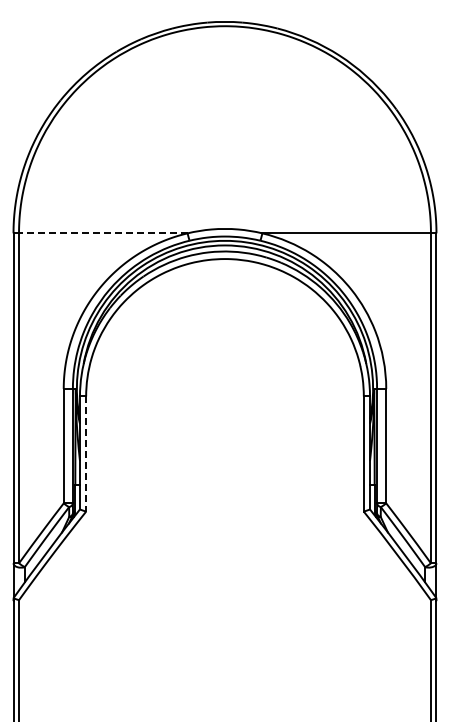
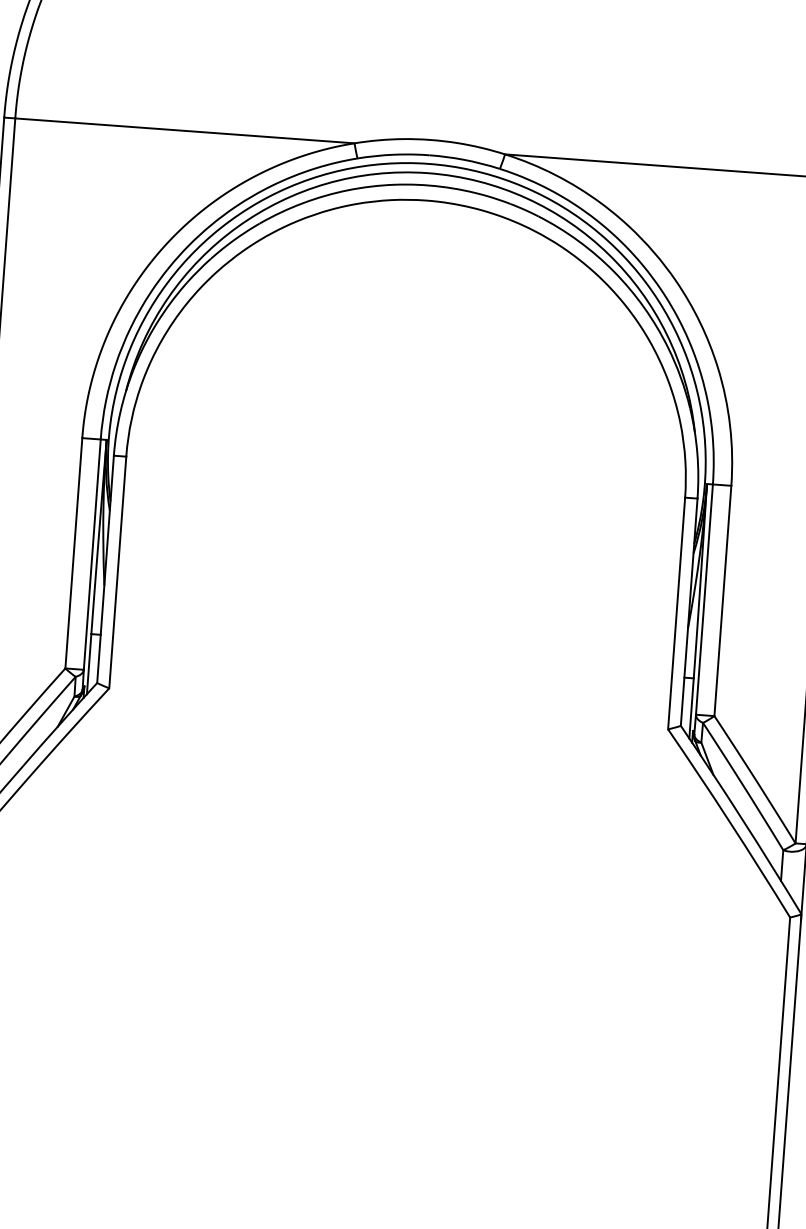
line: (102, 233) -> (183, 131), dashed -> solid
line: (86, 454) -> (118, 573), dashed -> solid

